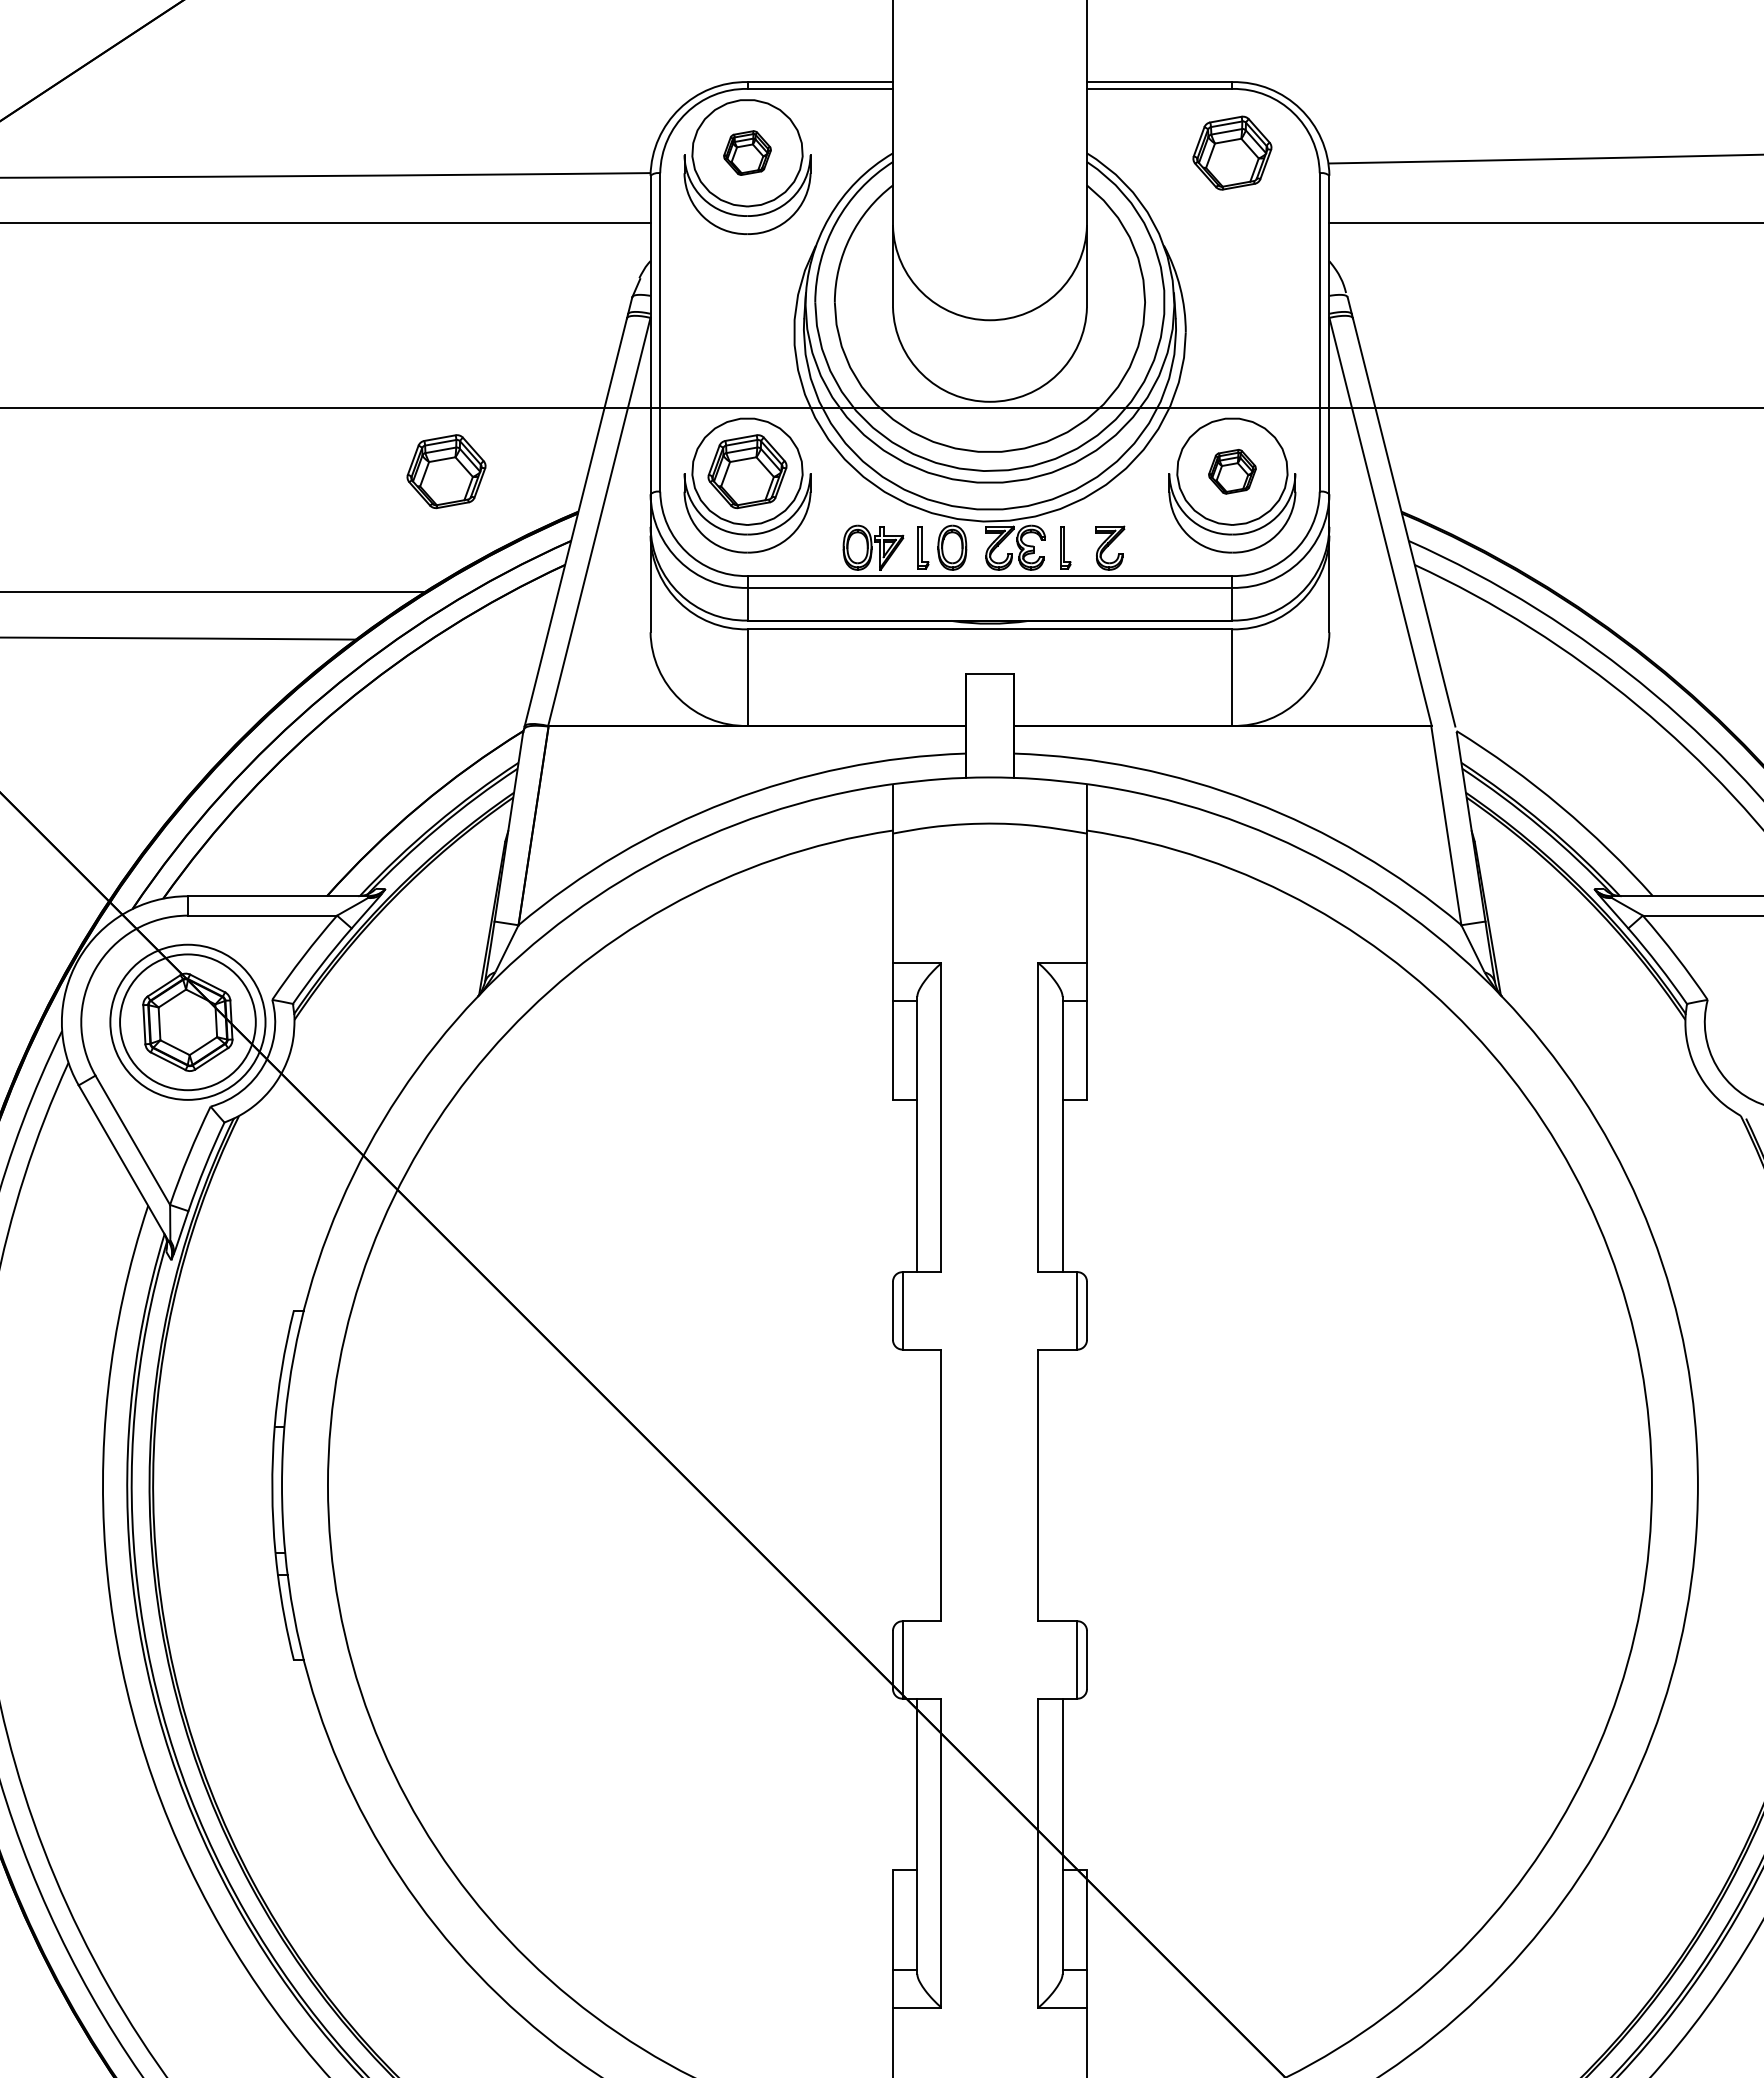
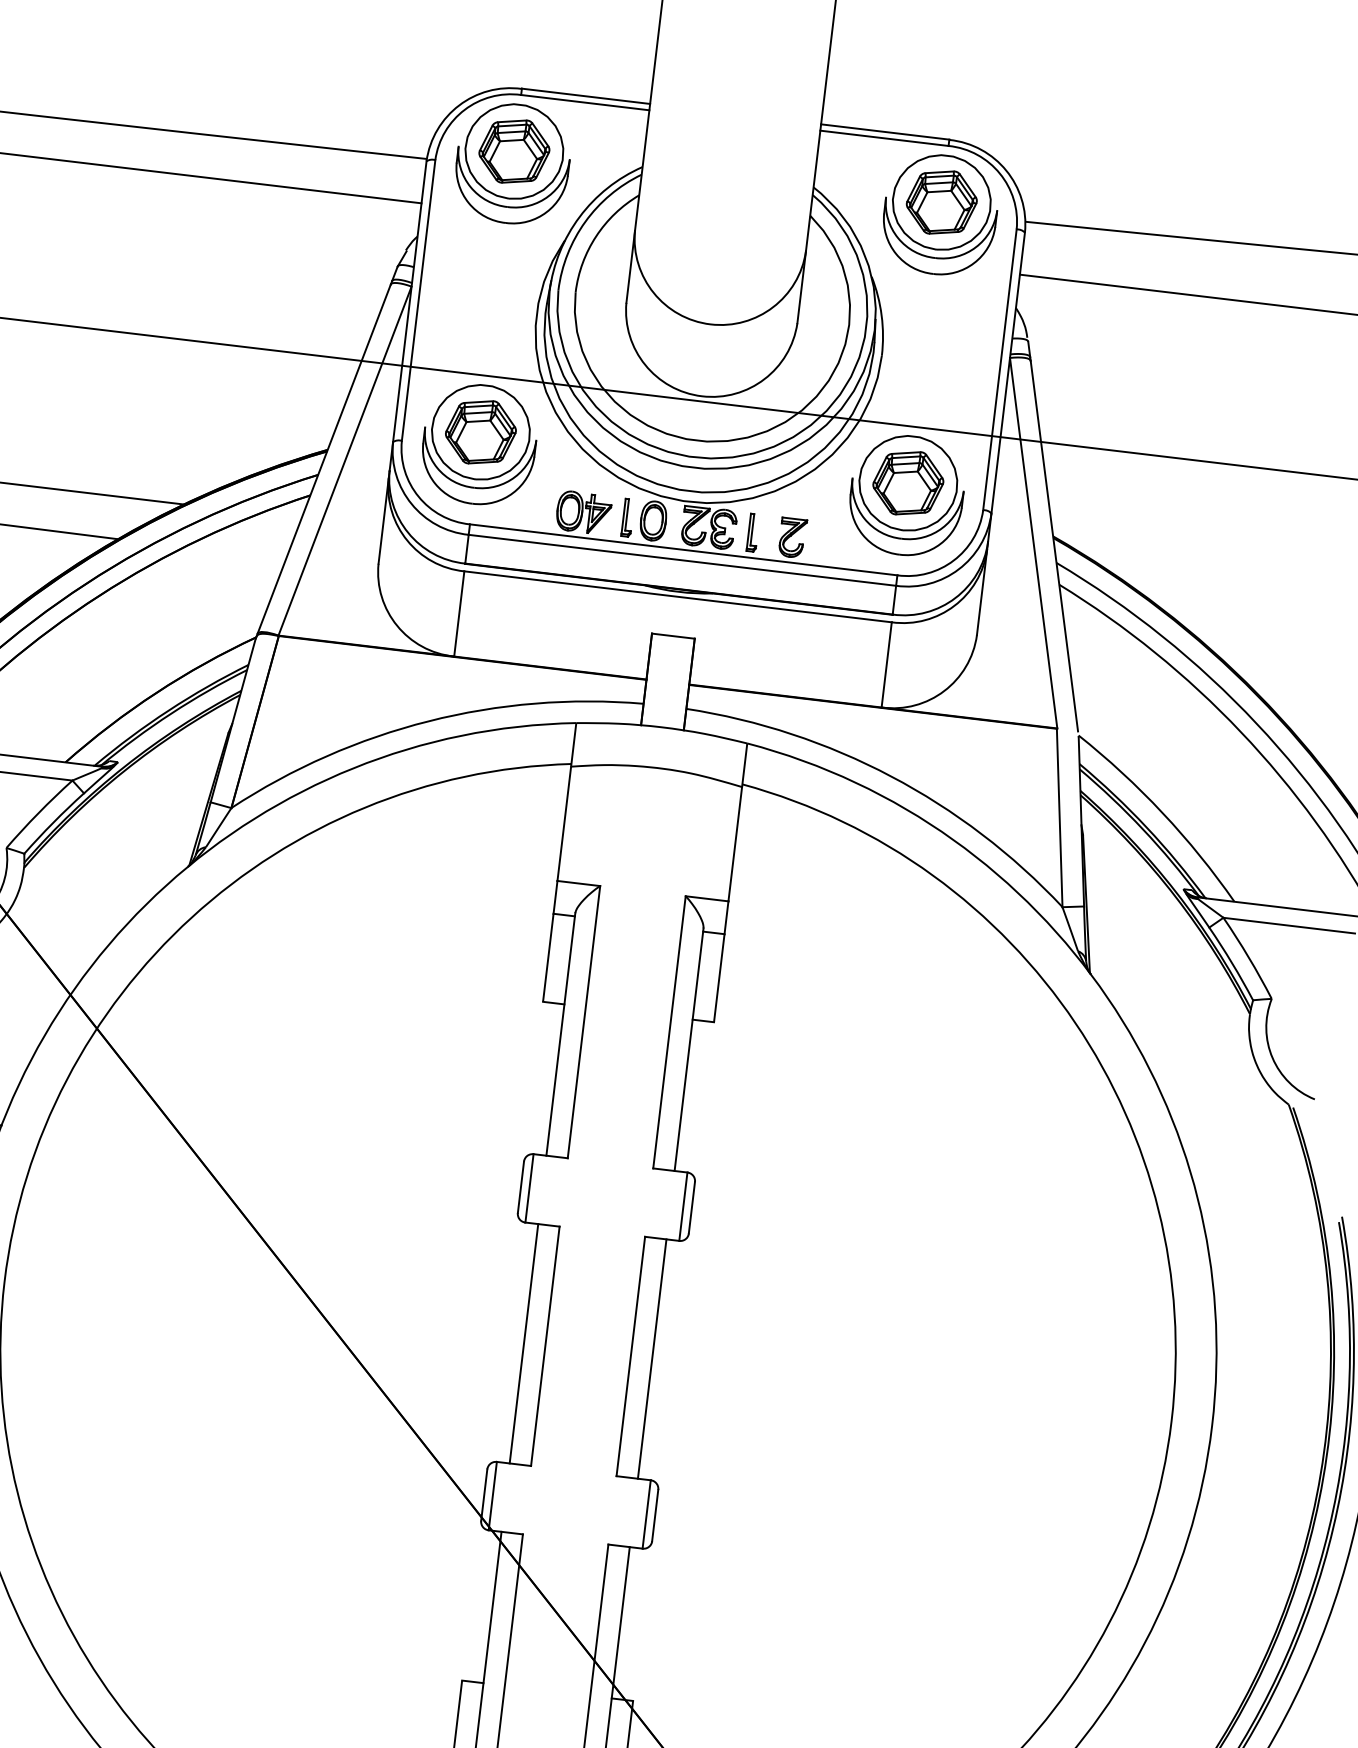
part: (747, 152) -> (514, 151), size x1.67
part: (1232, 166) -> (940, 214), added
part: (446, 471) -> (215, 400), removed
part: (1232, 471) -> (908, 483), size x1.67
line: (917, 1485) -> (524, 1343), added
line: (1062, 1485) -> (652, 1359), added

